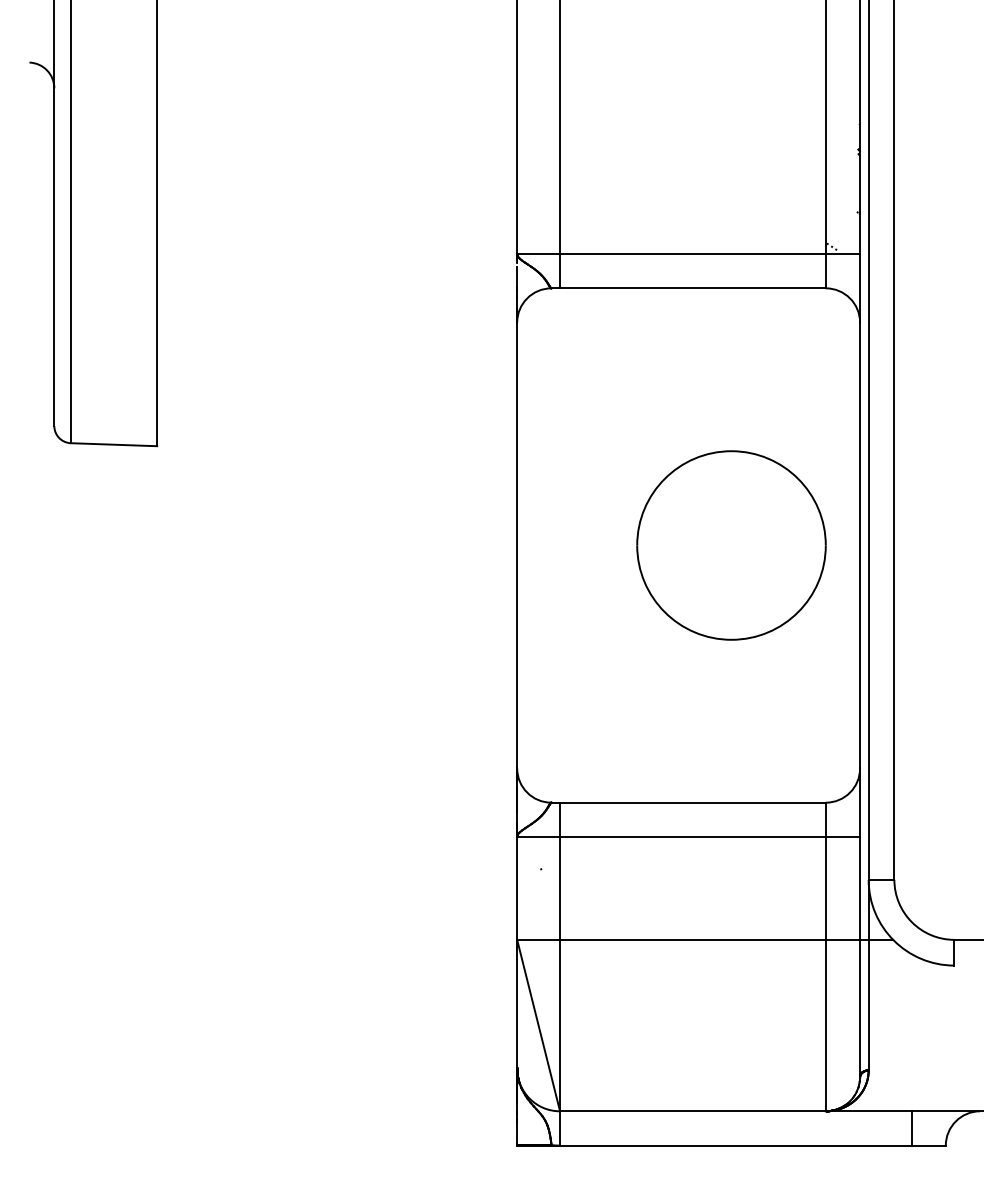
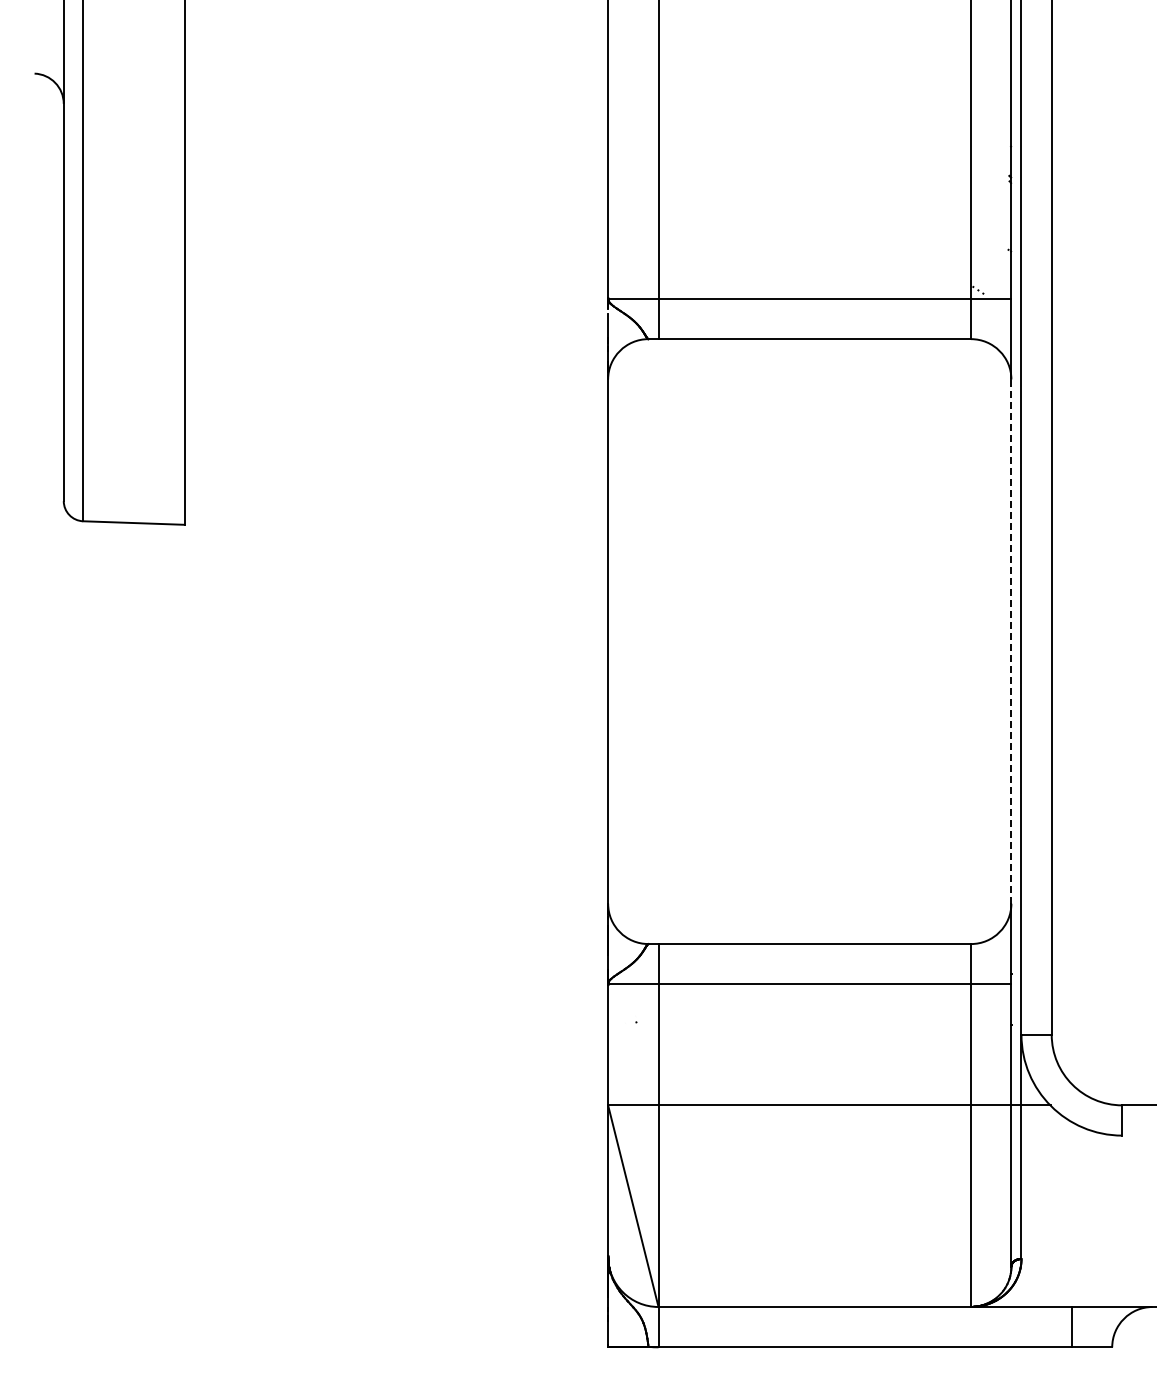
part: (730, 545) -> (859, 641), removed
line: (860, 545) -> (1011, 641), solid -> dashed

